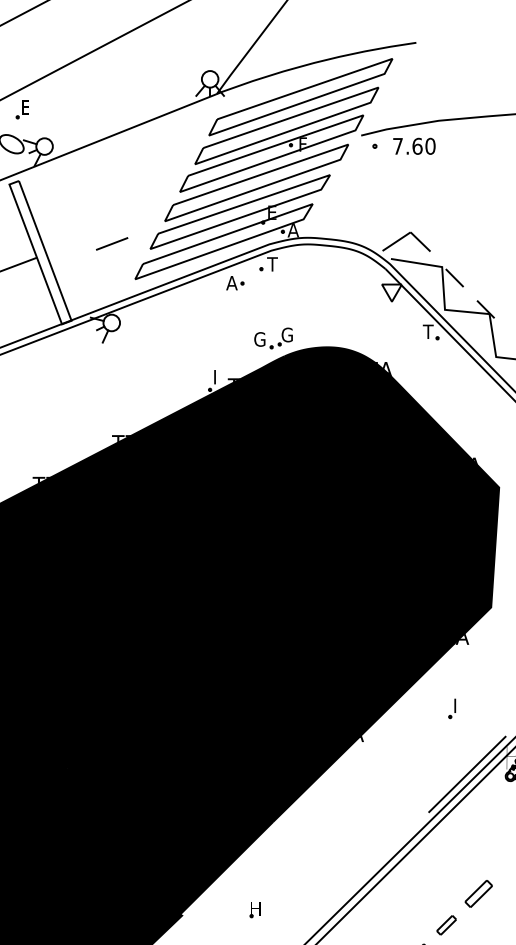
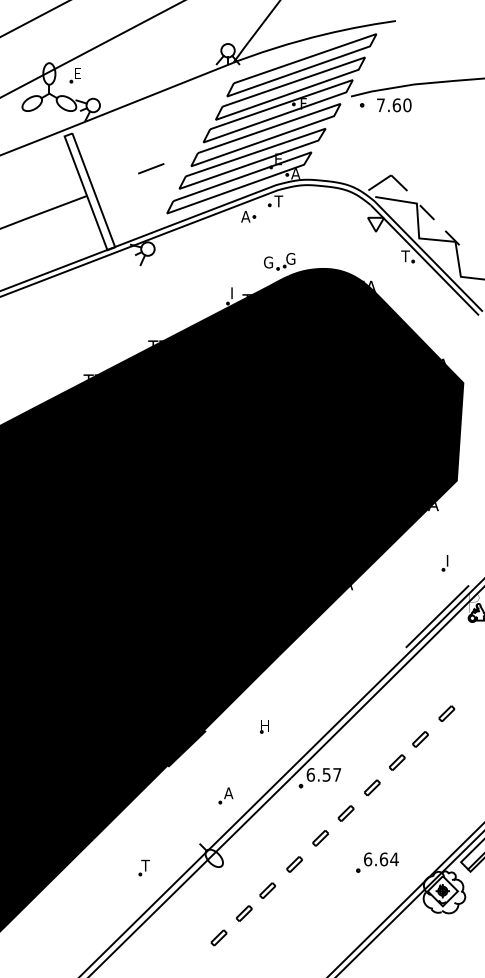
line: (112, 243) -> (151, 168), moved
part: (451, 709) -> (444, 563), moved
part: (478, 893) -> (446, 713), size x0.71

